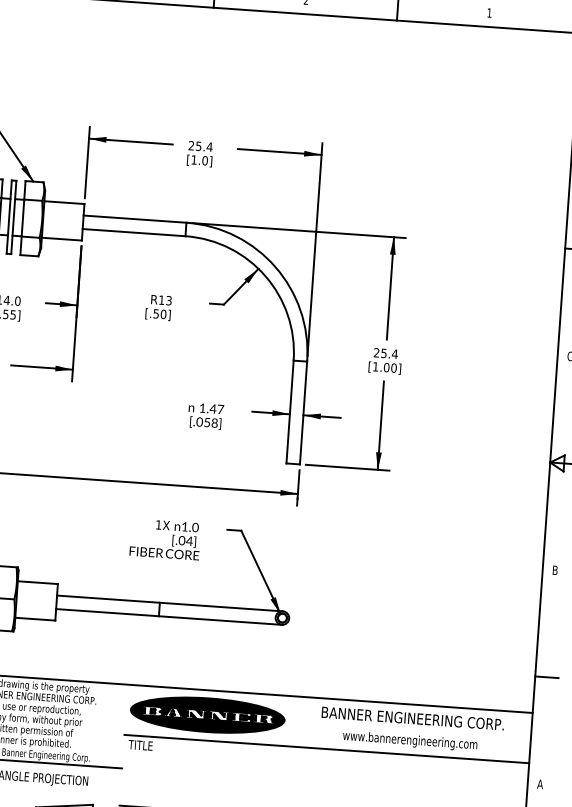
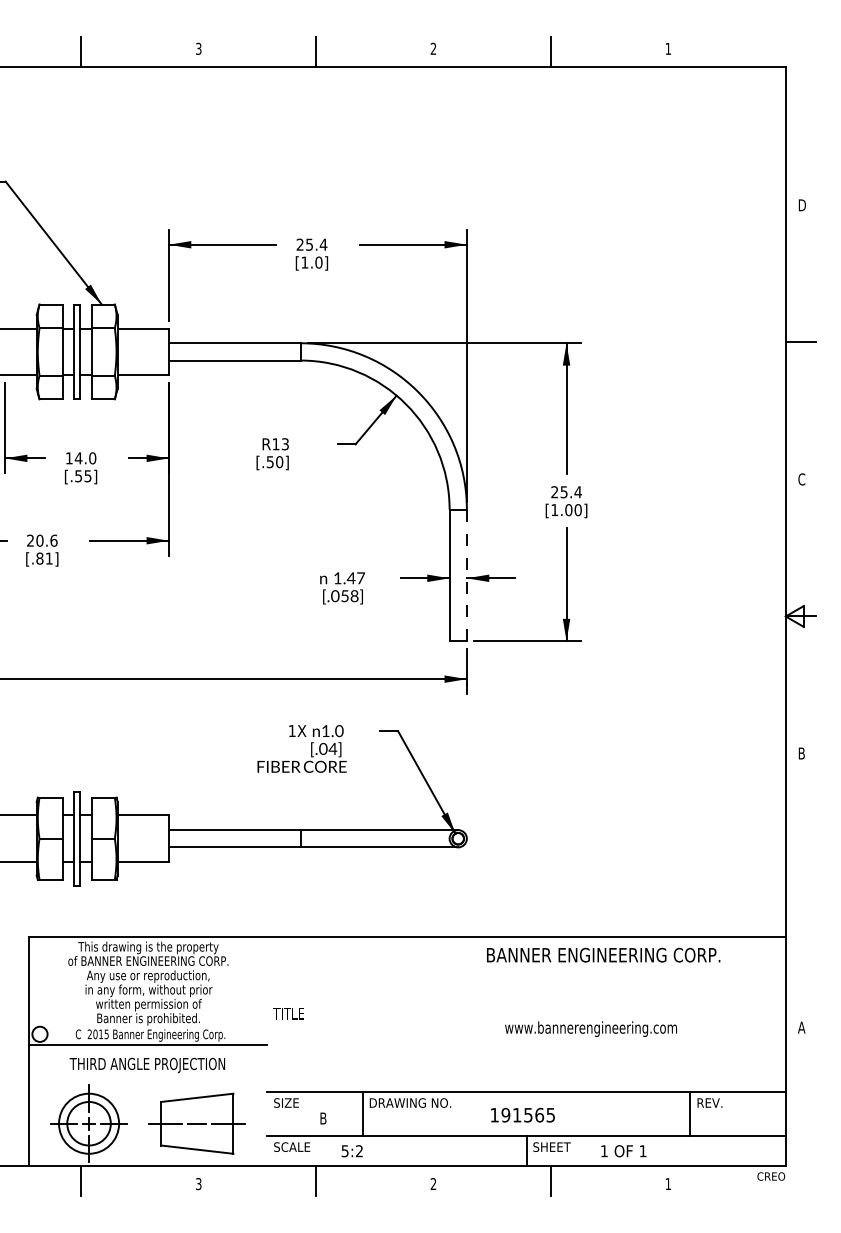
line: (303, 413) -> (466, 575), solid -> dashed
line: (546, 677) -> (800, 890), removed
part: (207, 714) -> (371, 968), removed
text: (412, 718) -> (603, 954), moved
text: (409, 740) -> (590, 1028), moved
line: (326, 748) -> (526, 1001), removed

